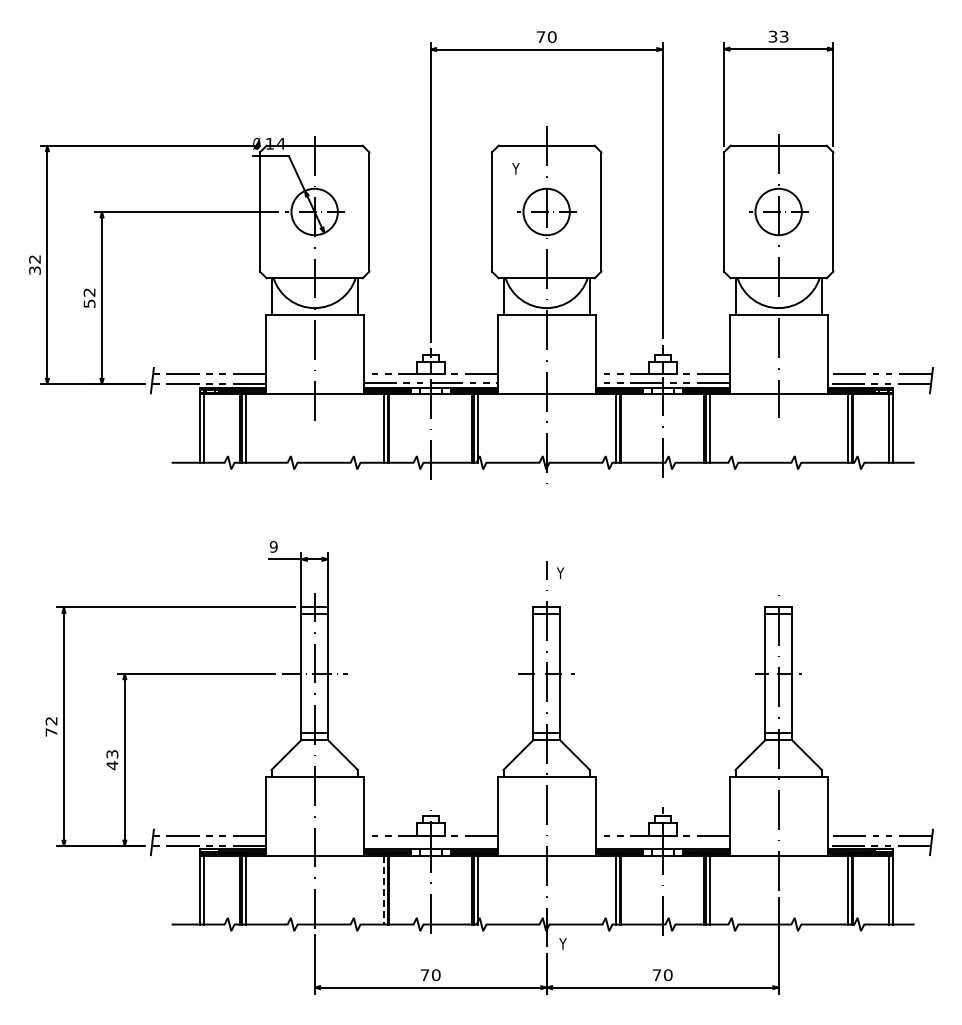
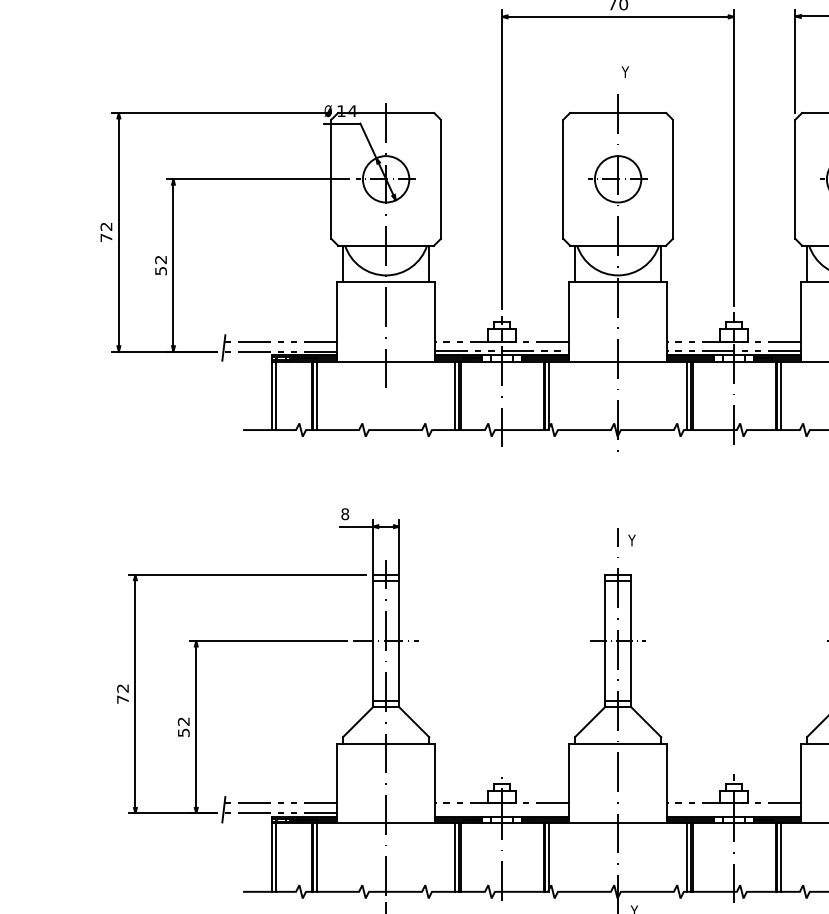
text: (515, 168) -> (624, 71), moved
text: (34, 270) -> (105, 237), 32 -> 72
text: (273, 546) -> (344, 513), 9 -> 8
text: (112, 760) -> (183, 727), 43 -> 52
line: (383, 890) -> (454, 857), dashed -> solid

